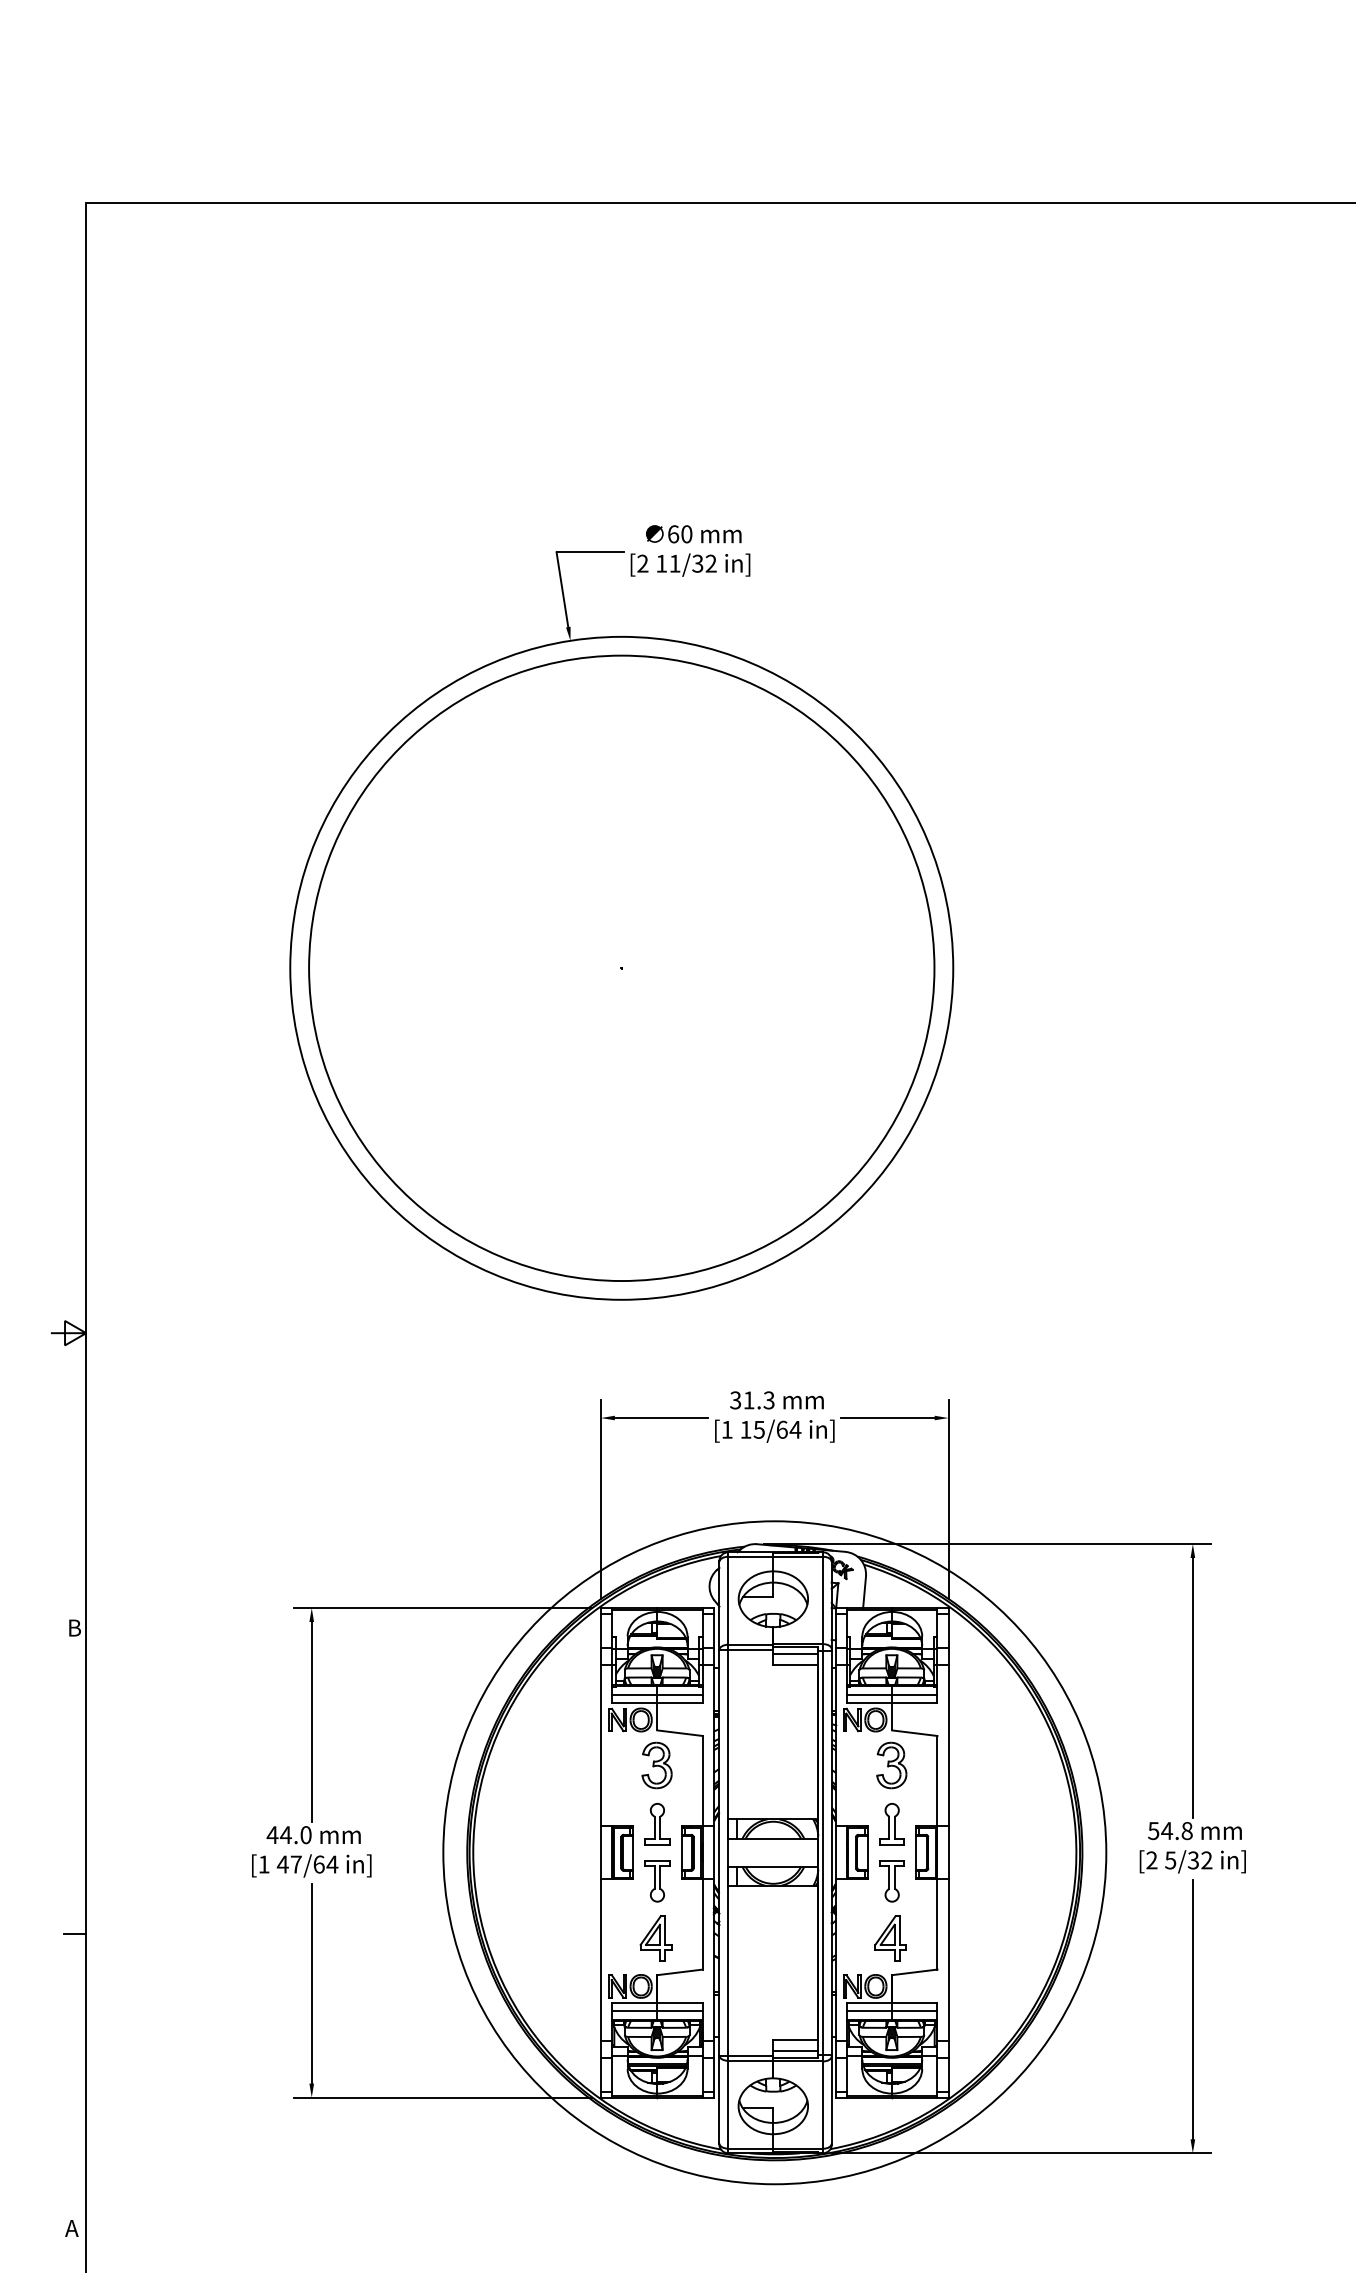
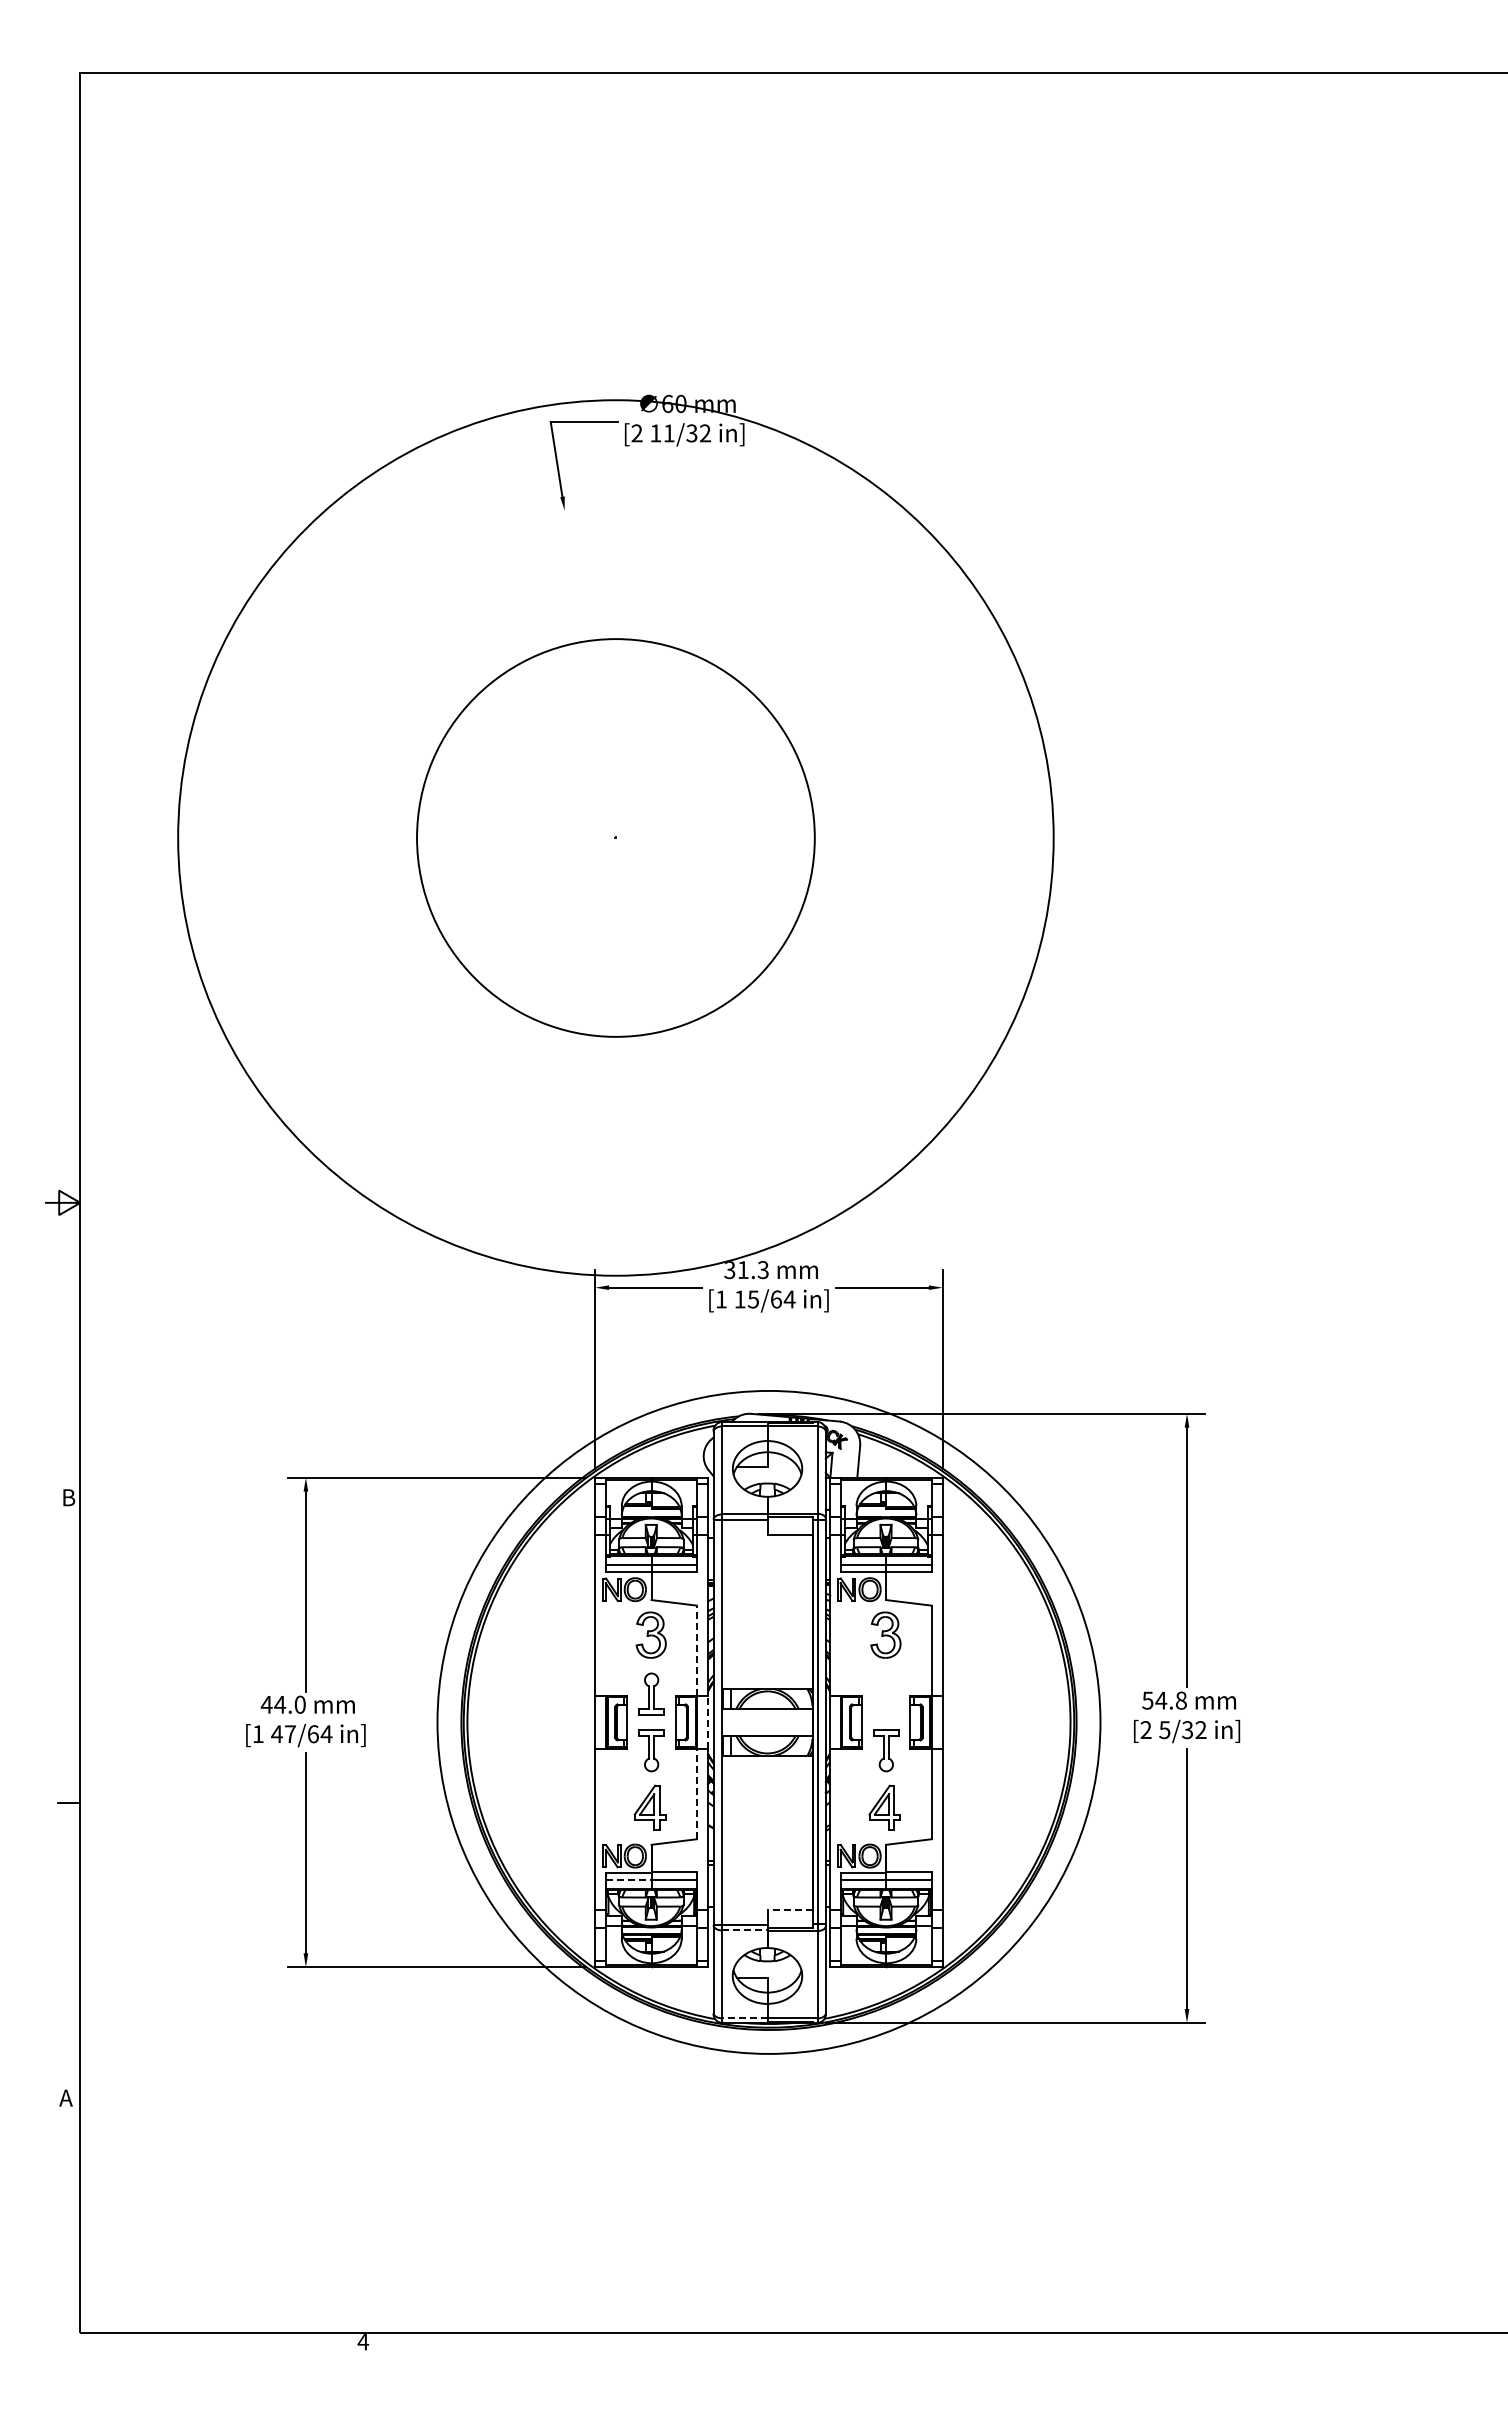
circle: (621, 967) -> (615, 837), size x0.6
circle: (621, 967) -> (615, 837), size x1.4
line: (795, 1653) -> (789, 1523), removed
line: (702, 1780) -> (696, 1650), solid -> dashed
part: (892, 1823) -> (886, 1693), removed
line: (714, 1852) -> (708, 1722), solid -> dashed
line: (702, 1923) -> (696, 1793), solid -> dashed
line: (634, 2010) -> (628, 1880), solid -> dashed
line: (796, 2039) -> (790, 1909), solid -> dashed
line: (795, 2051) -> (789, 1921), removed
line: (750, 2060) -> (744, 1930), solid -> dashed
line: (750, 2148) -> (744, 2018), solid -> dashed

